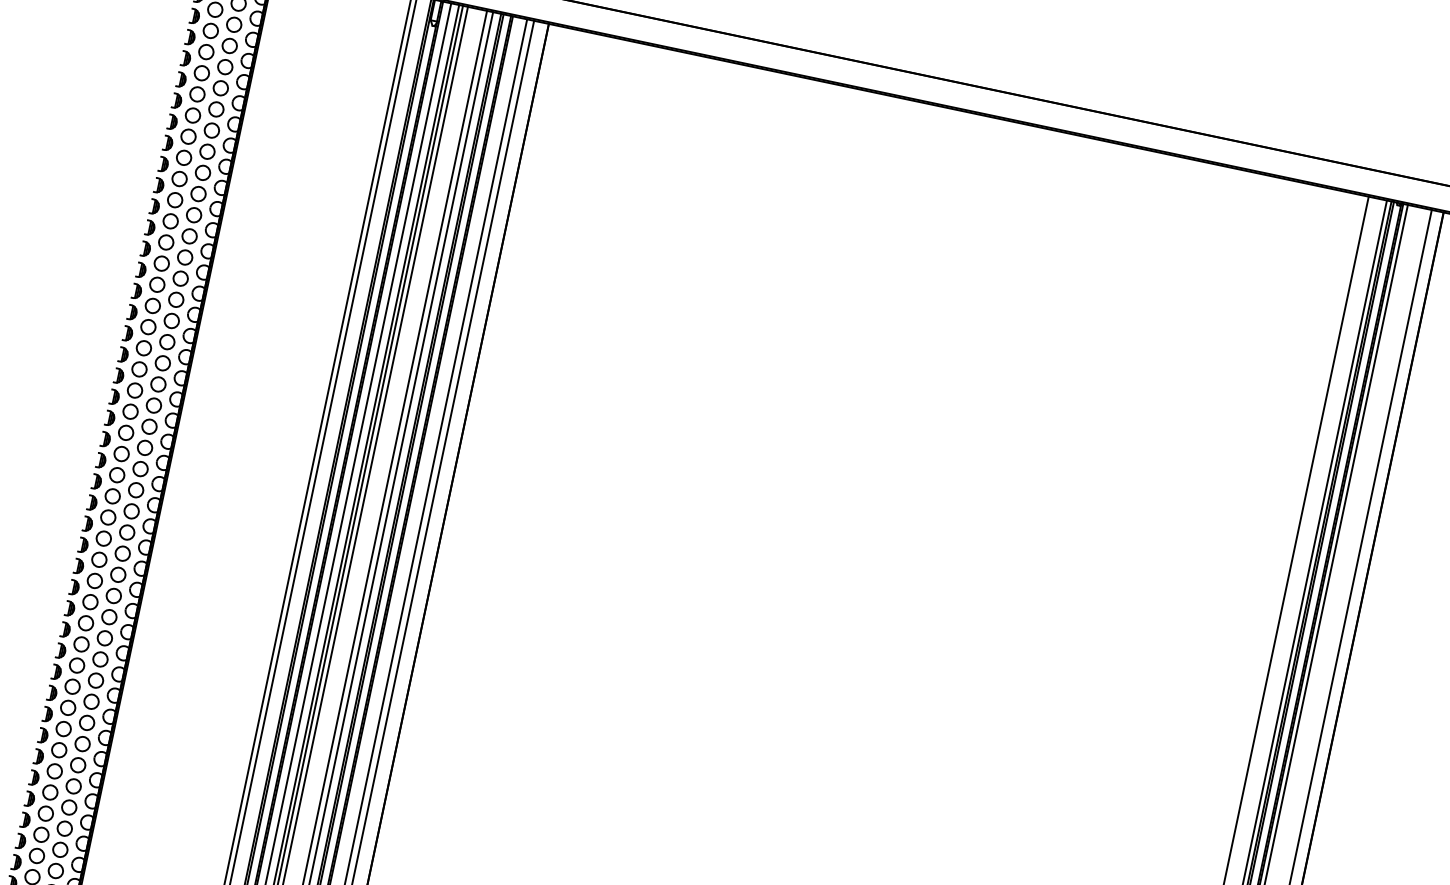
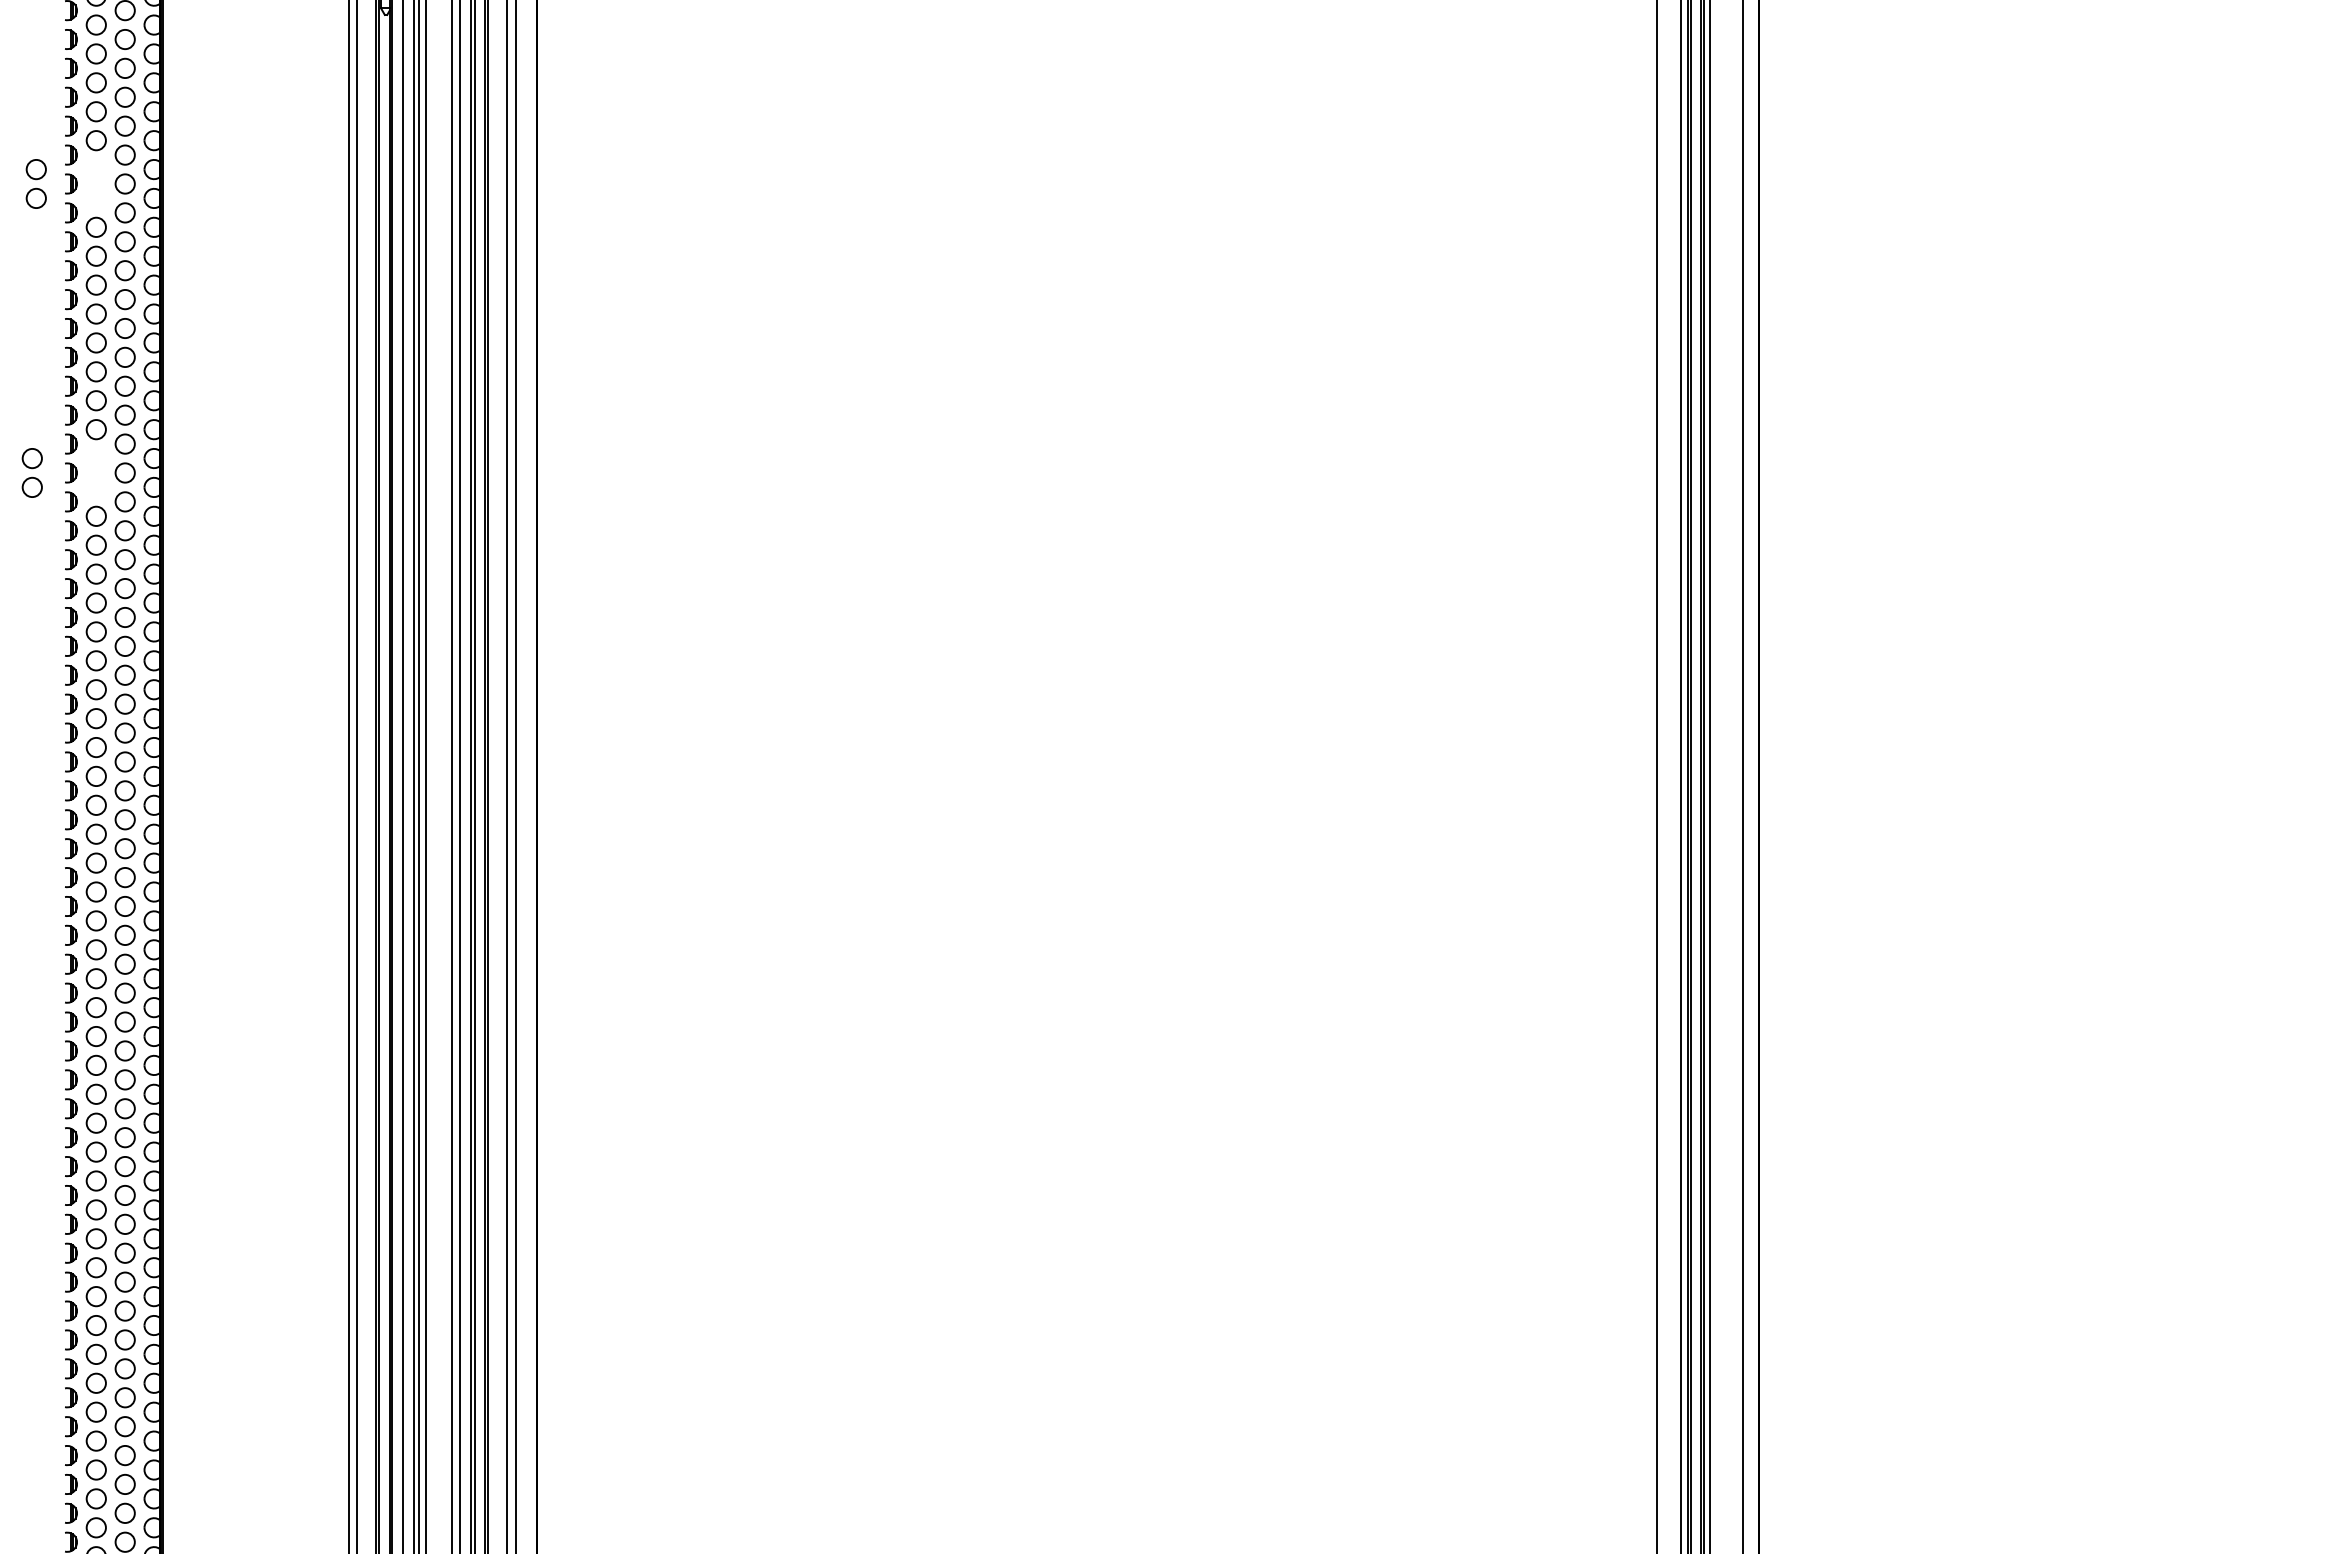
part: (194, 104) -> (35, 183), moved
part: (150, 316) -> (31, 472), moved

